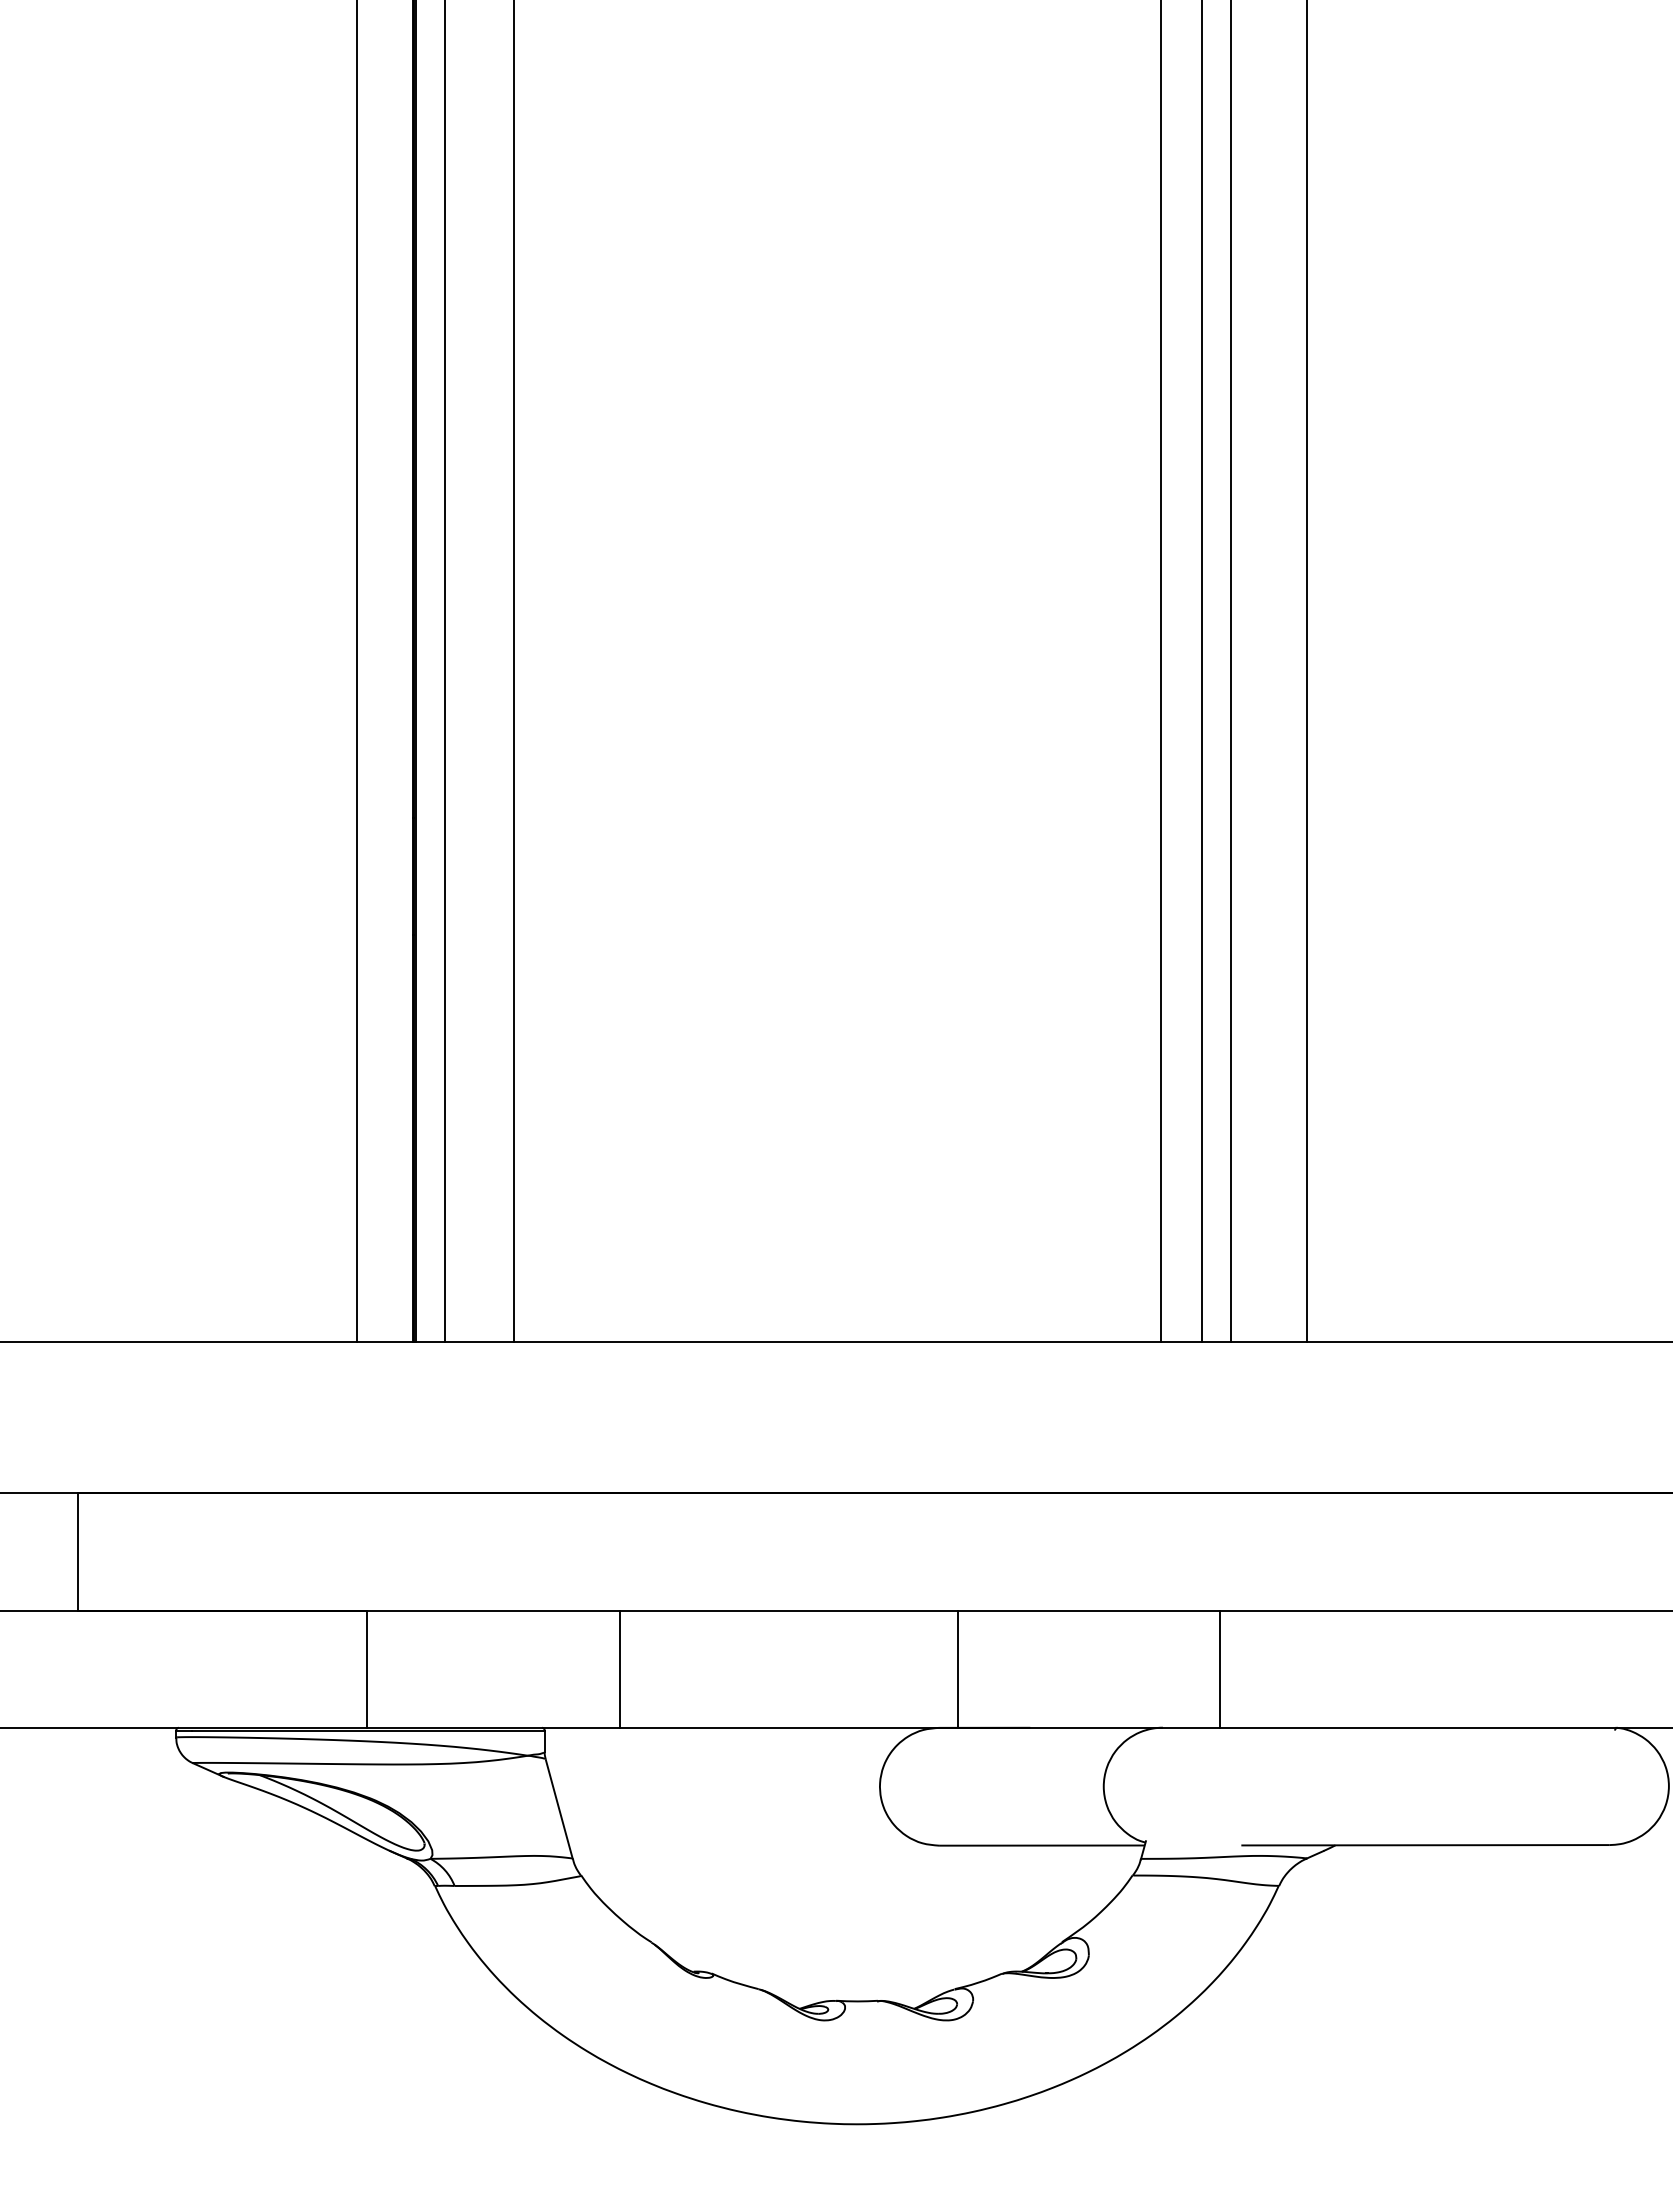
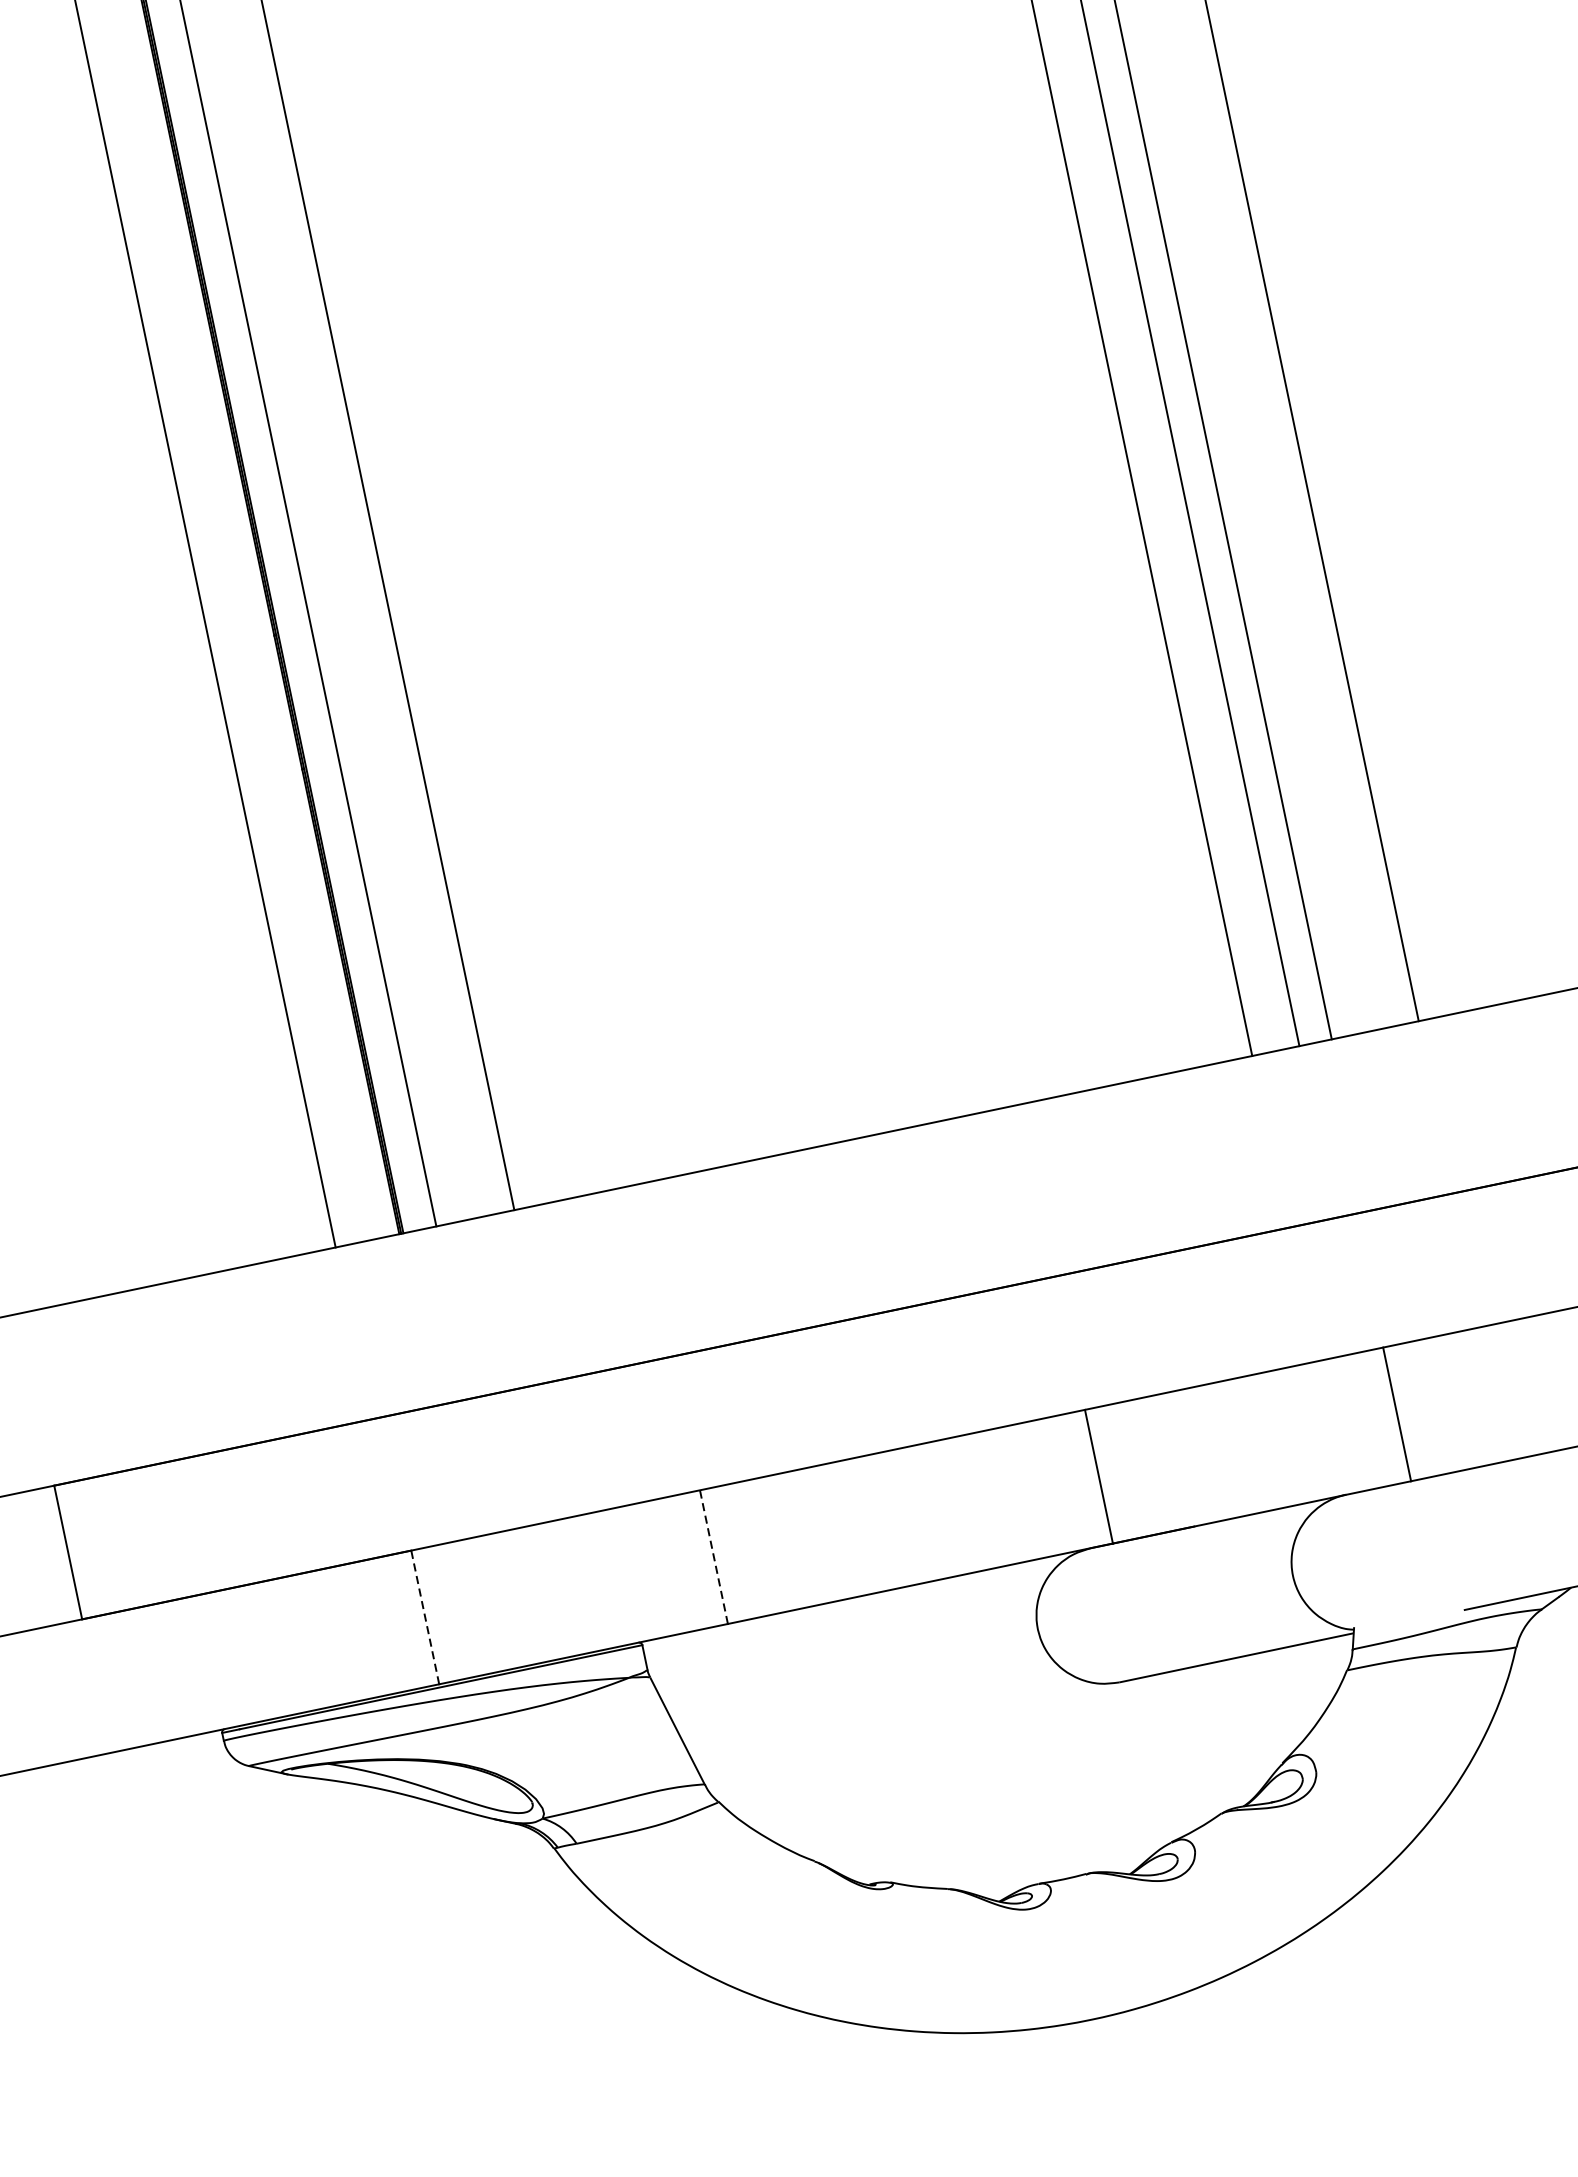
line: (367, 1669) -> (425, 1617), solid -> dashed
line: (620, 1669) -> (714, 1557), solid -> dashed

